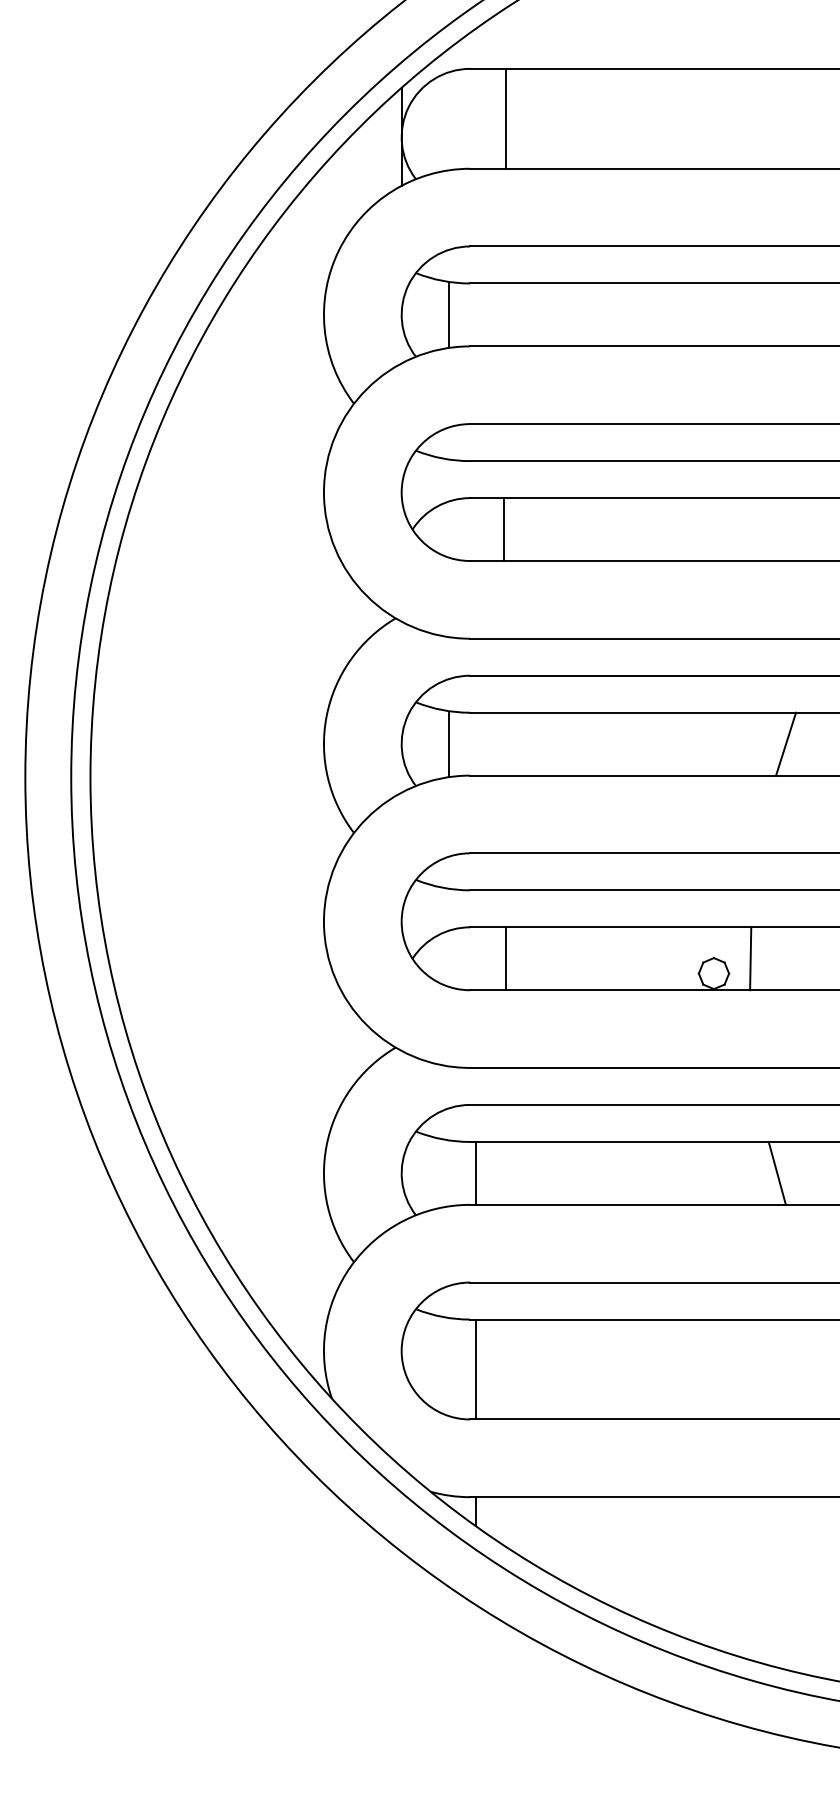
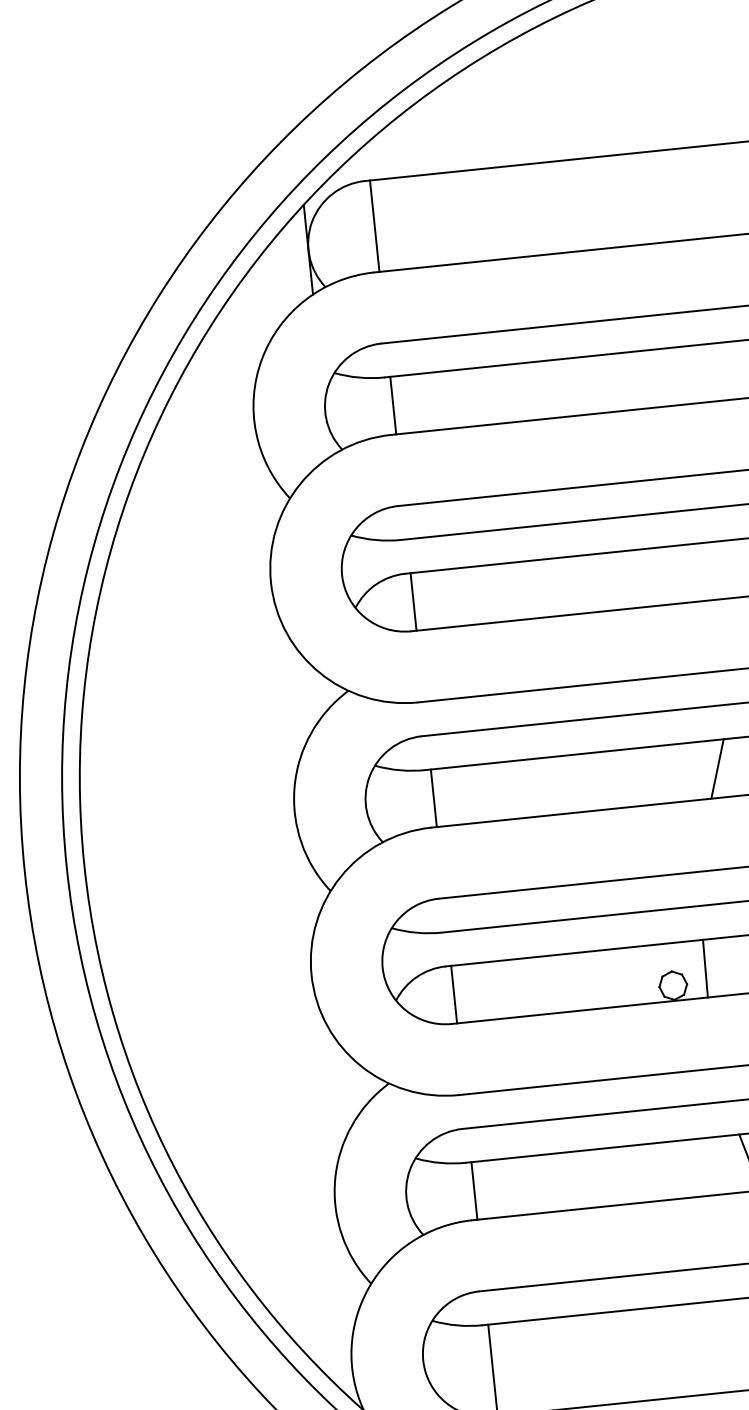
line: (505, 118) -> (374, 225), moved
line: (448, 314) -> (392, 405), moved
line: (503, 529) -> (413, 601), moved
line: (448, 743) -> (433, 797), moved
line: (505, 958) -> (453, 994), moved

